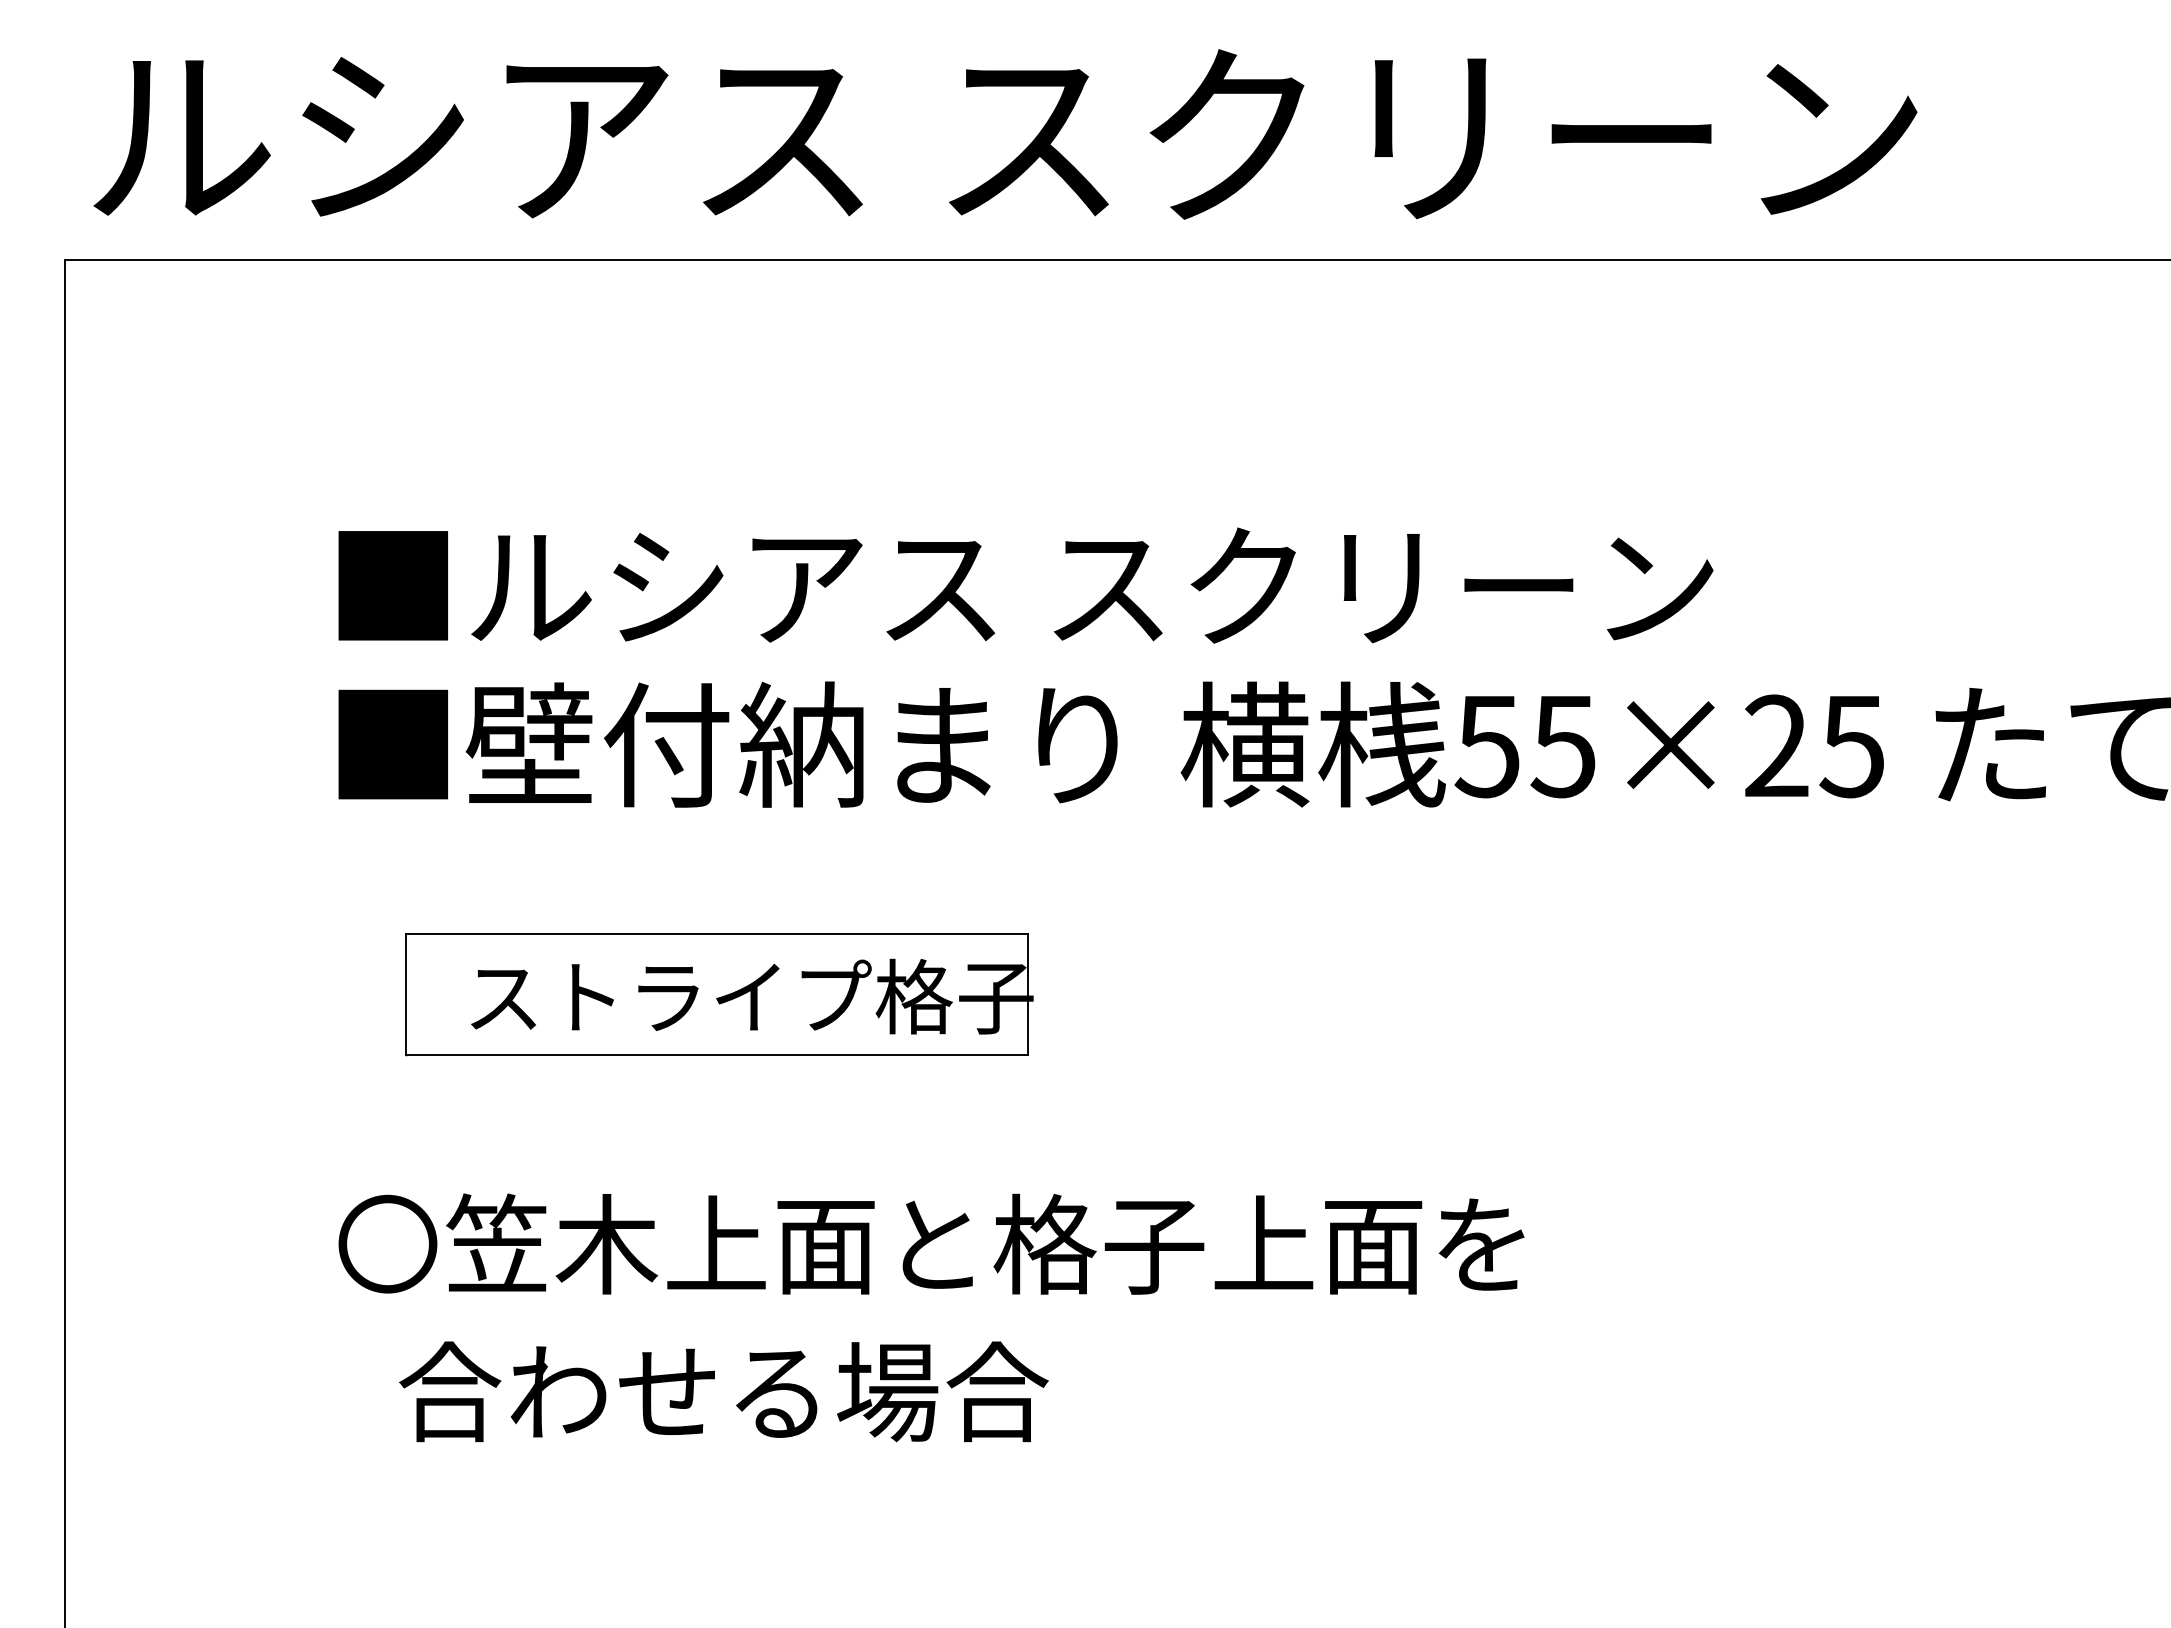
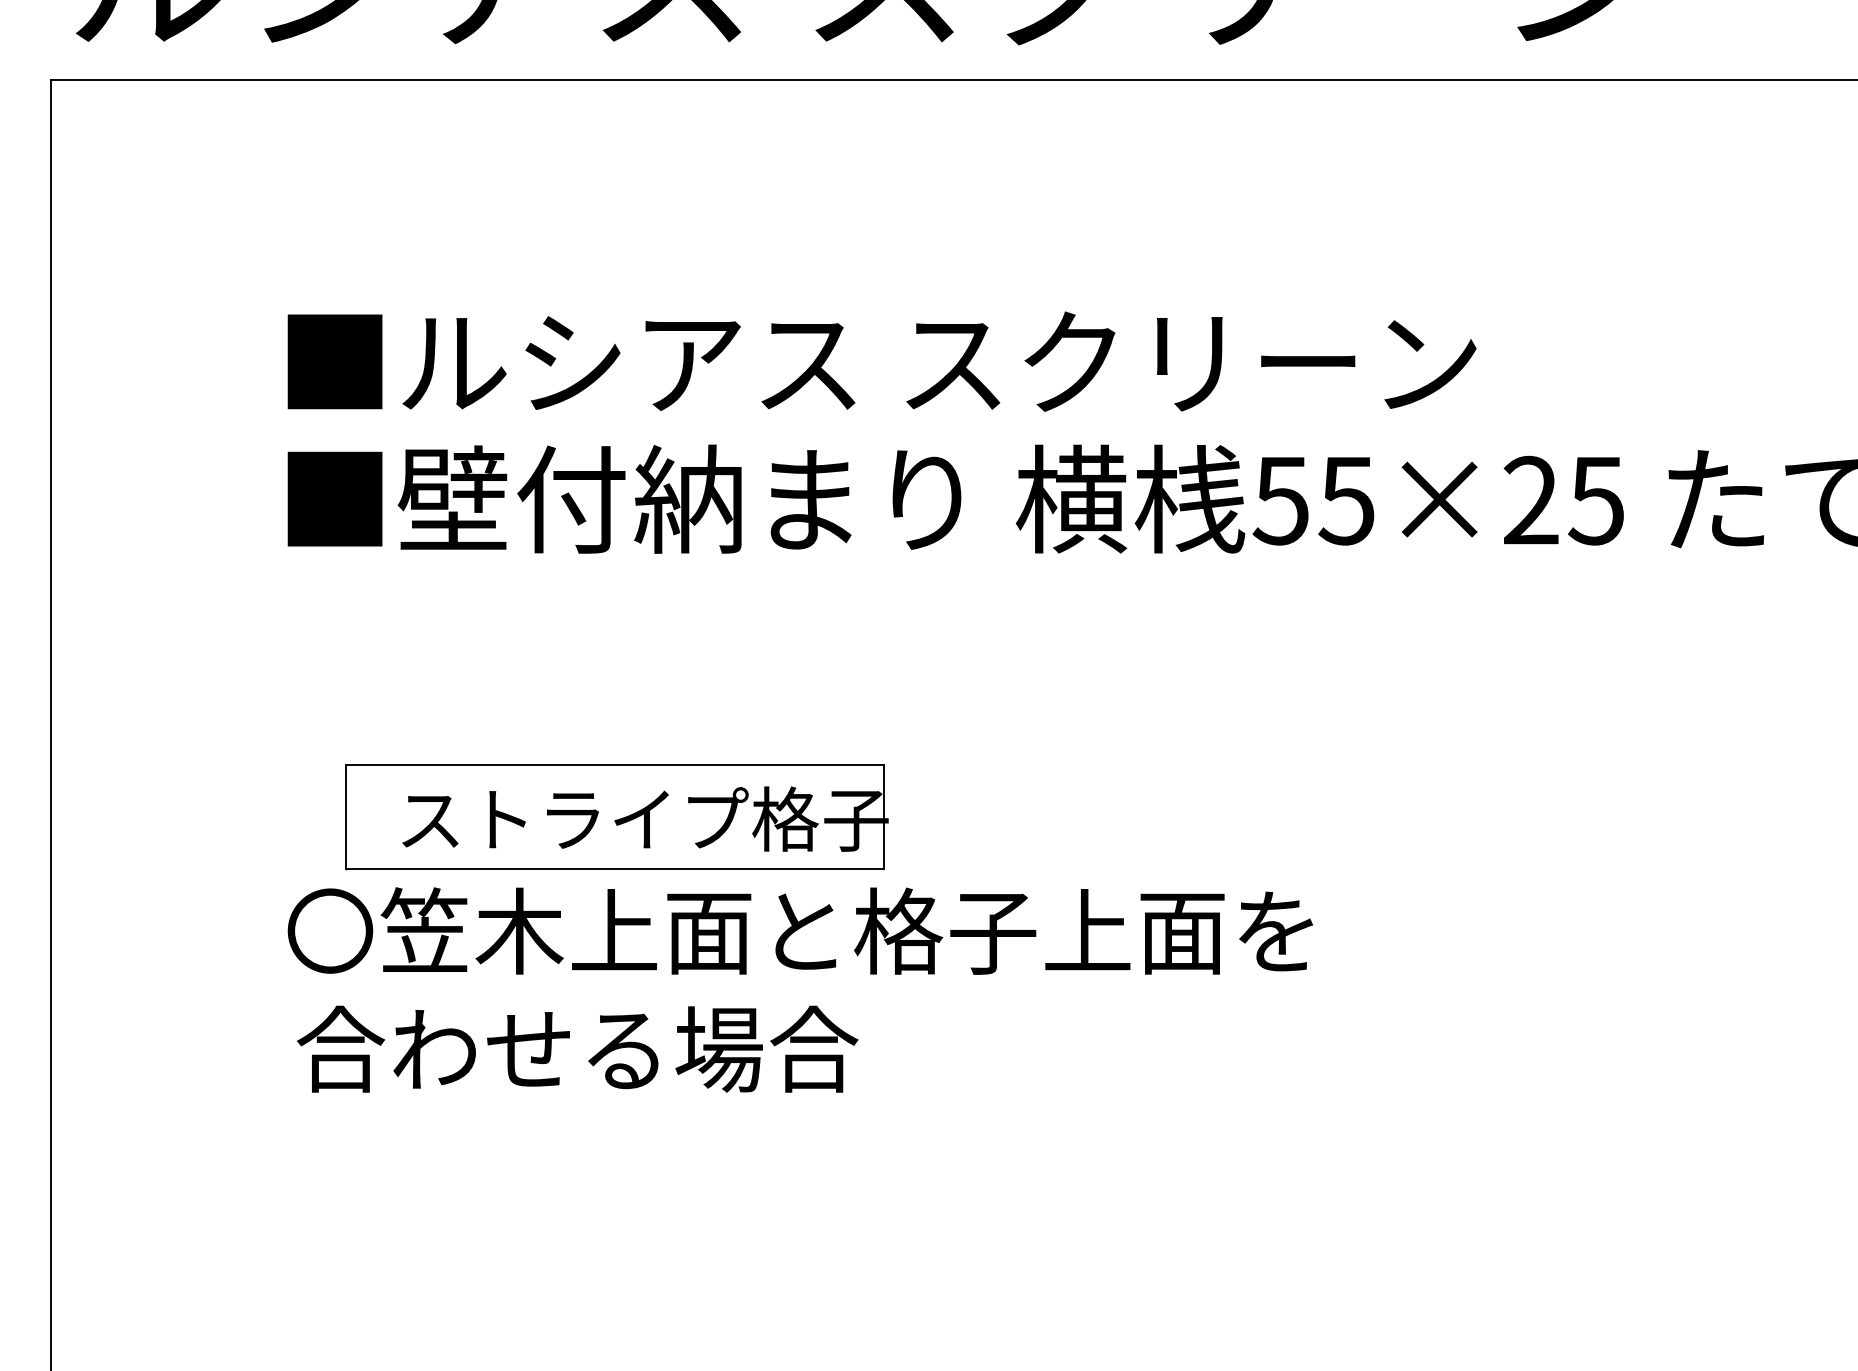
part: (719, 994) -> (617, 817), moved
text: (723, 1391) -> (577, 1048), moved

